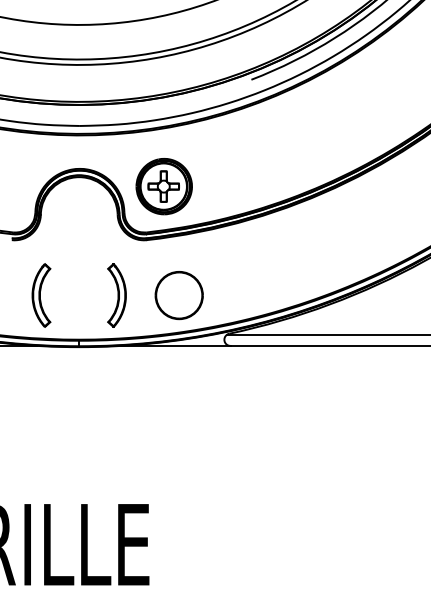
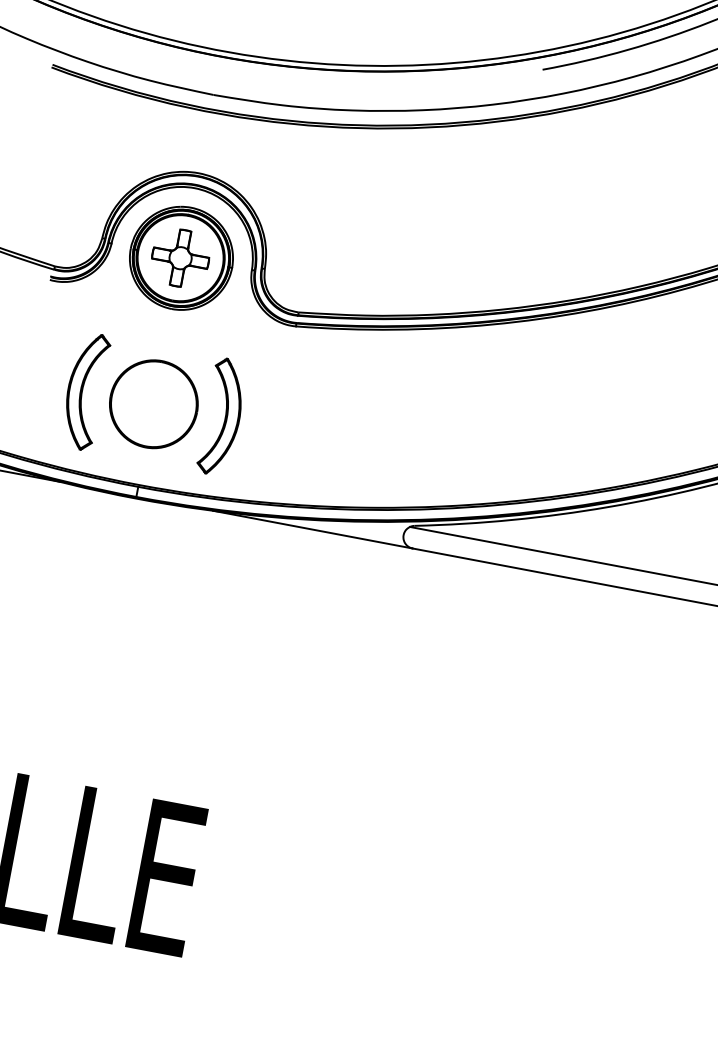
part: (163, 186) -> (180, 257), moved
part: (178, 295) -> (152, 403), moved

